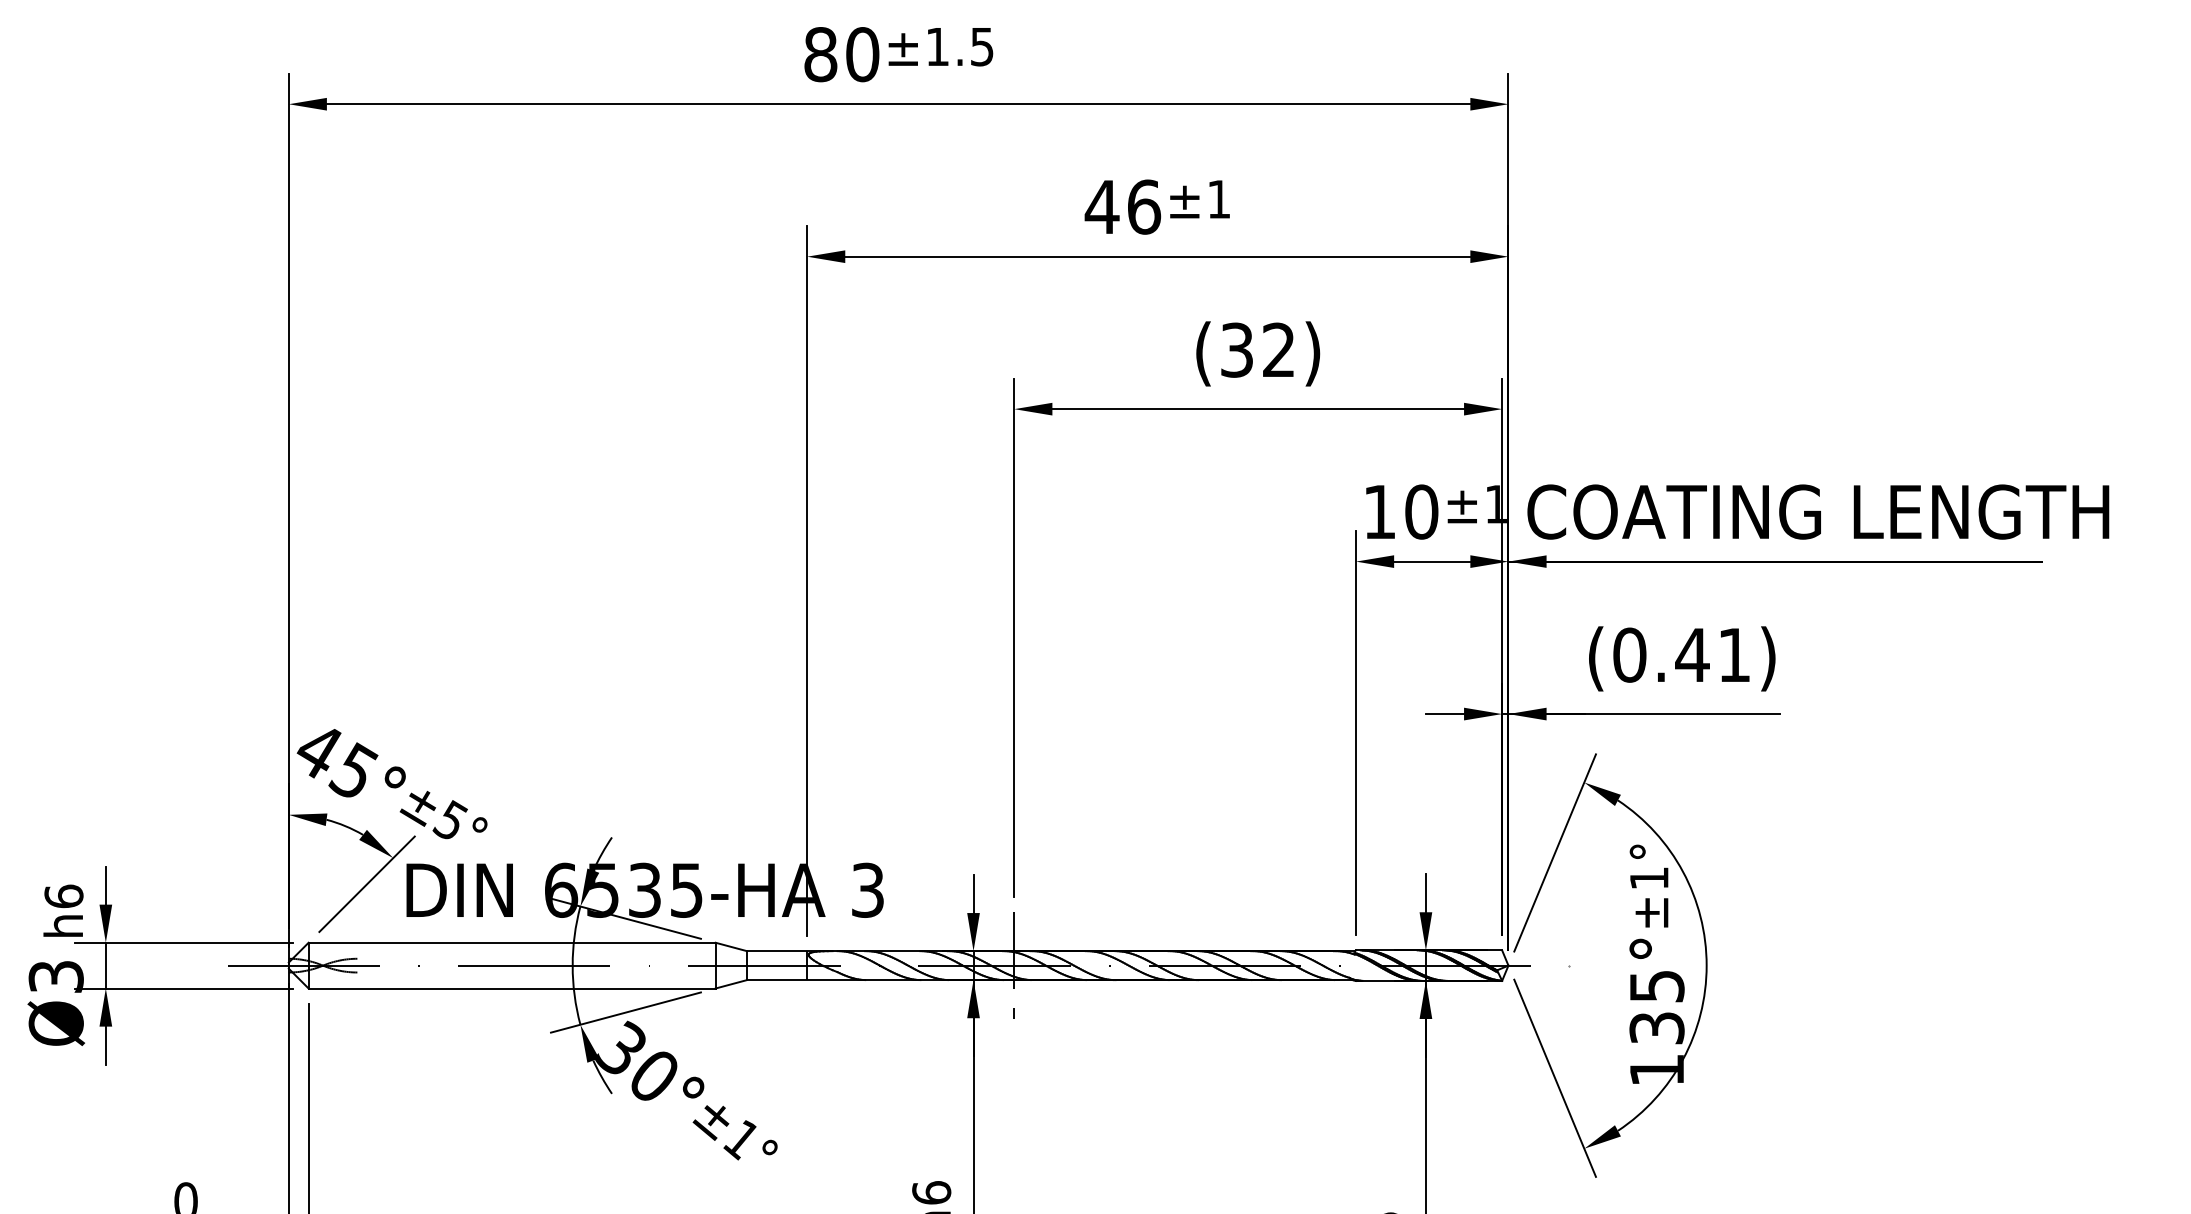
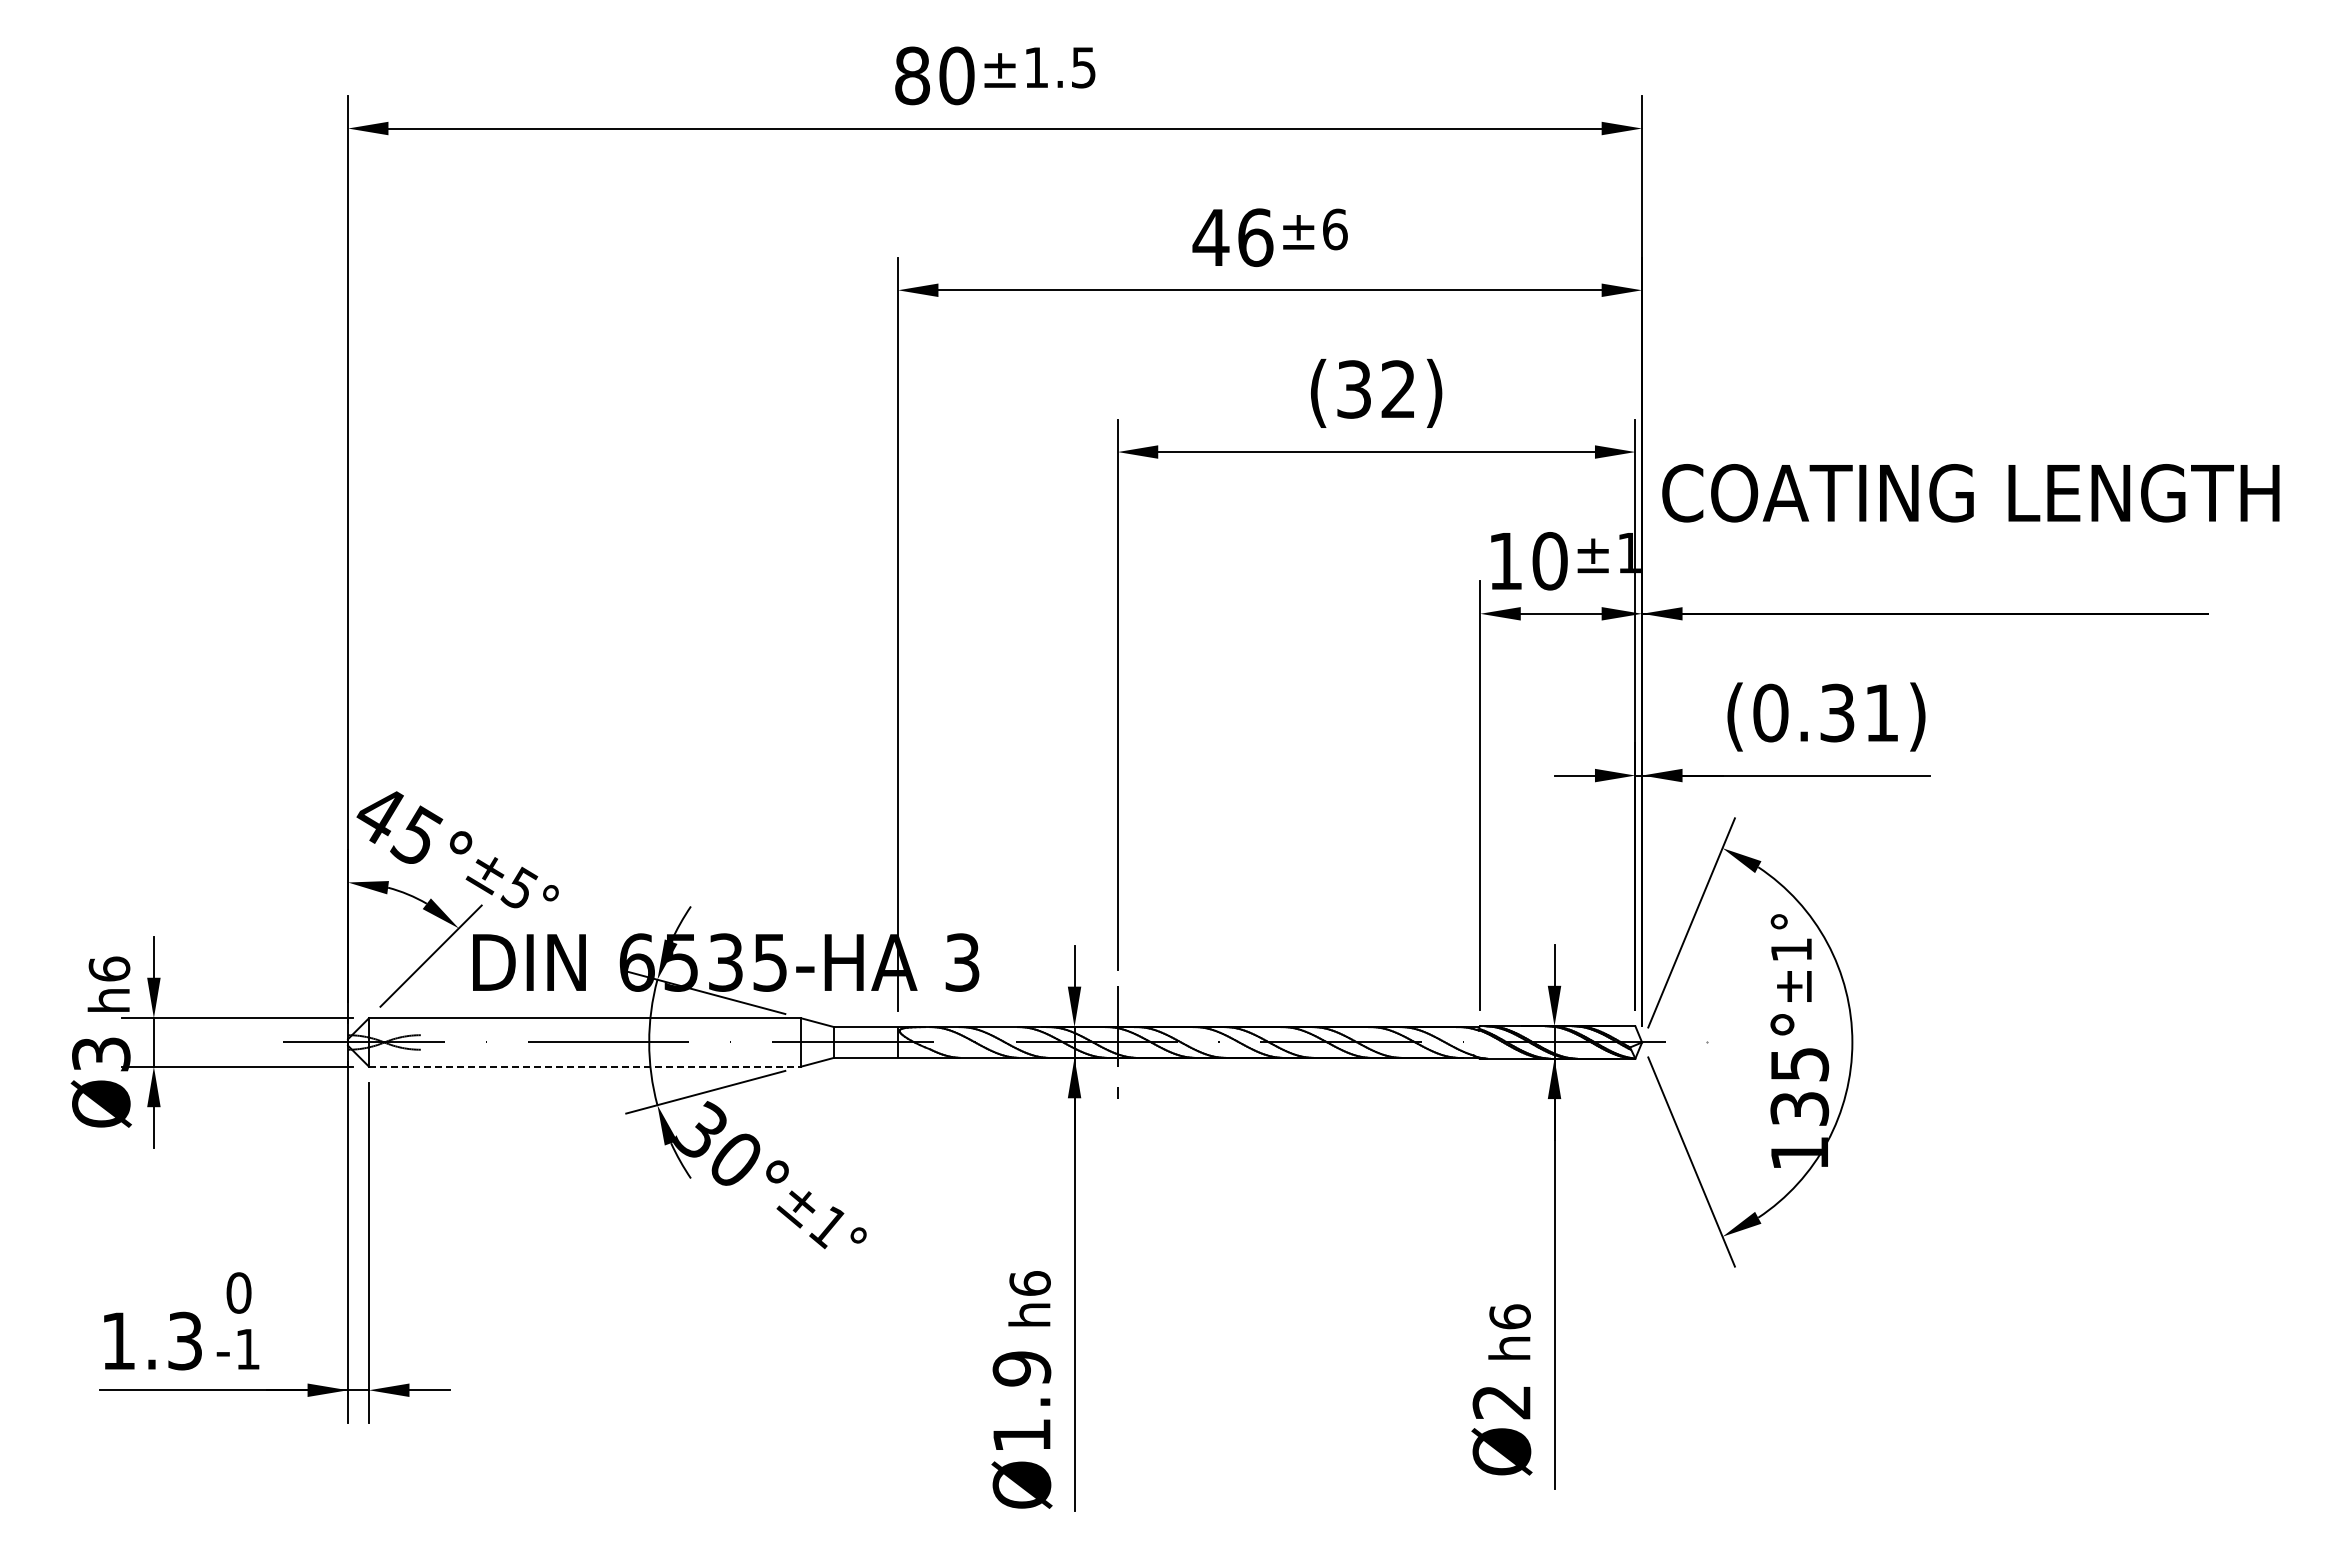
text: (1219, 199) -> (1335, 229), ±1 -> ±6
text: (1817, 512) -> (1970, 493), moved
text: (1691, 654) -> (1836, 712), (0.41) -> (0.31)
line: (512, 988) -> (585, 1066), solid -> dashed

